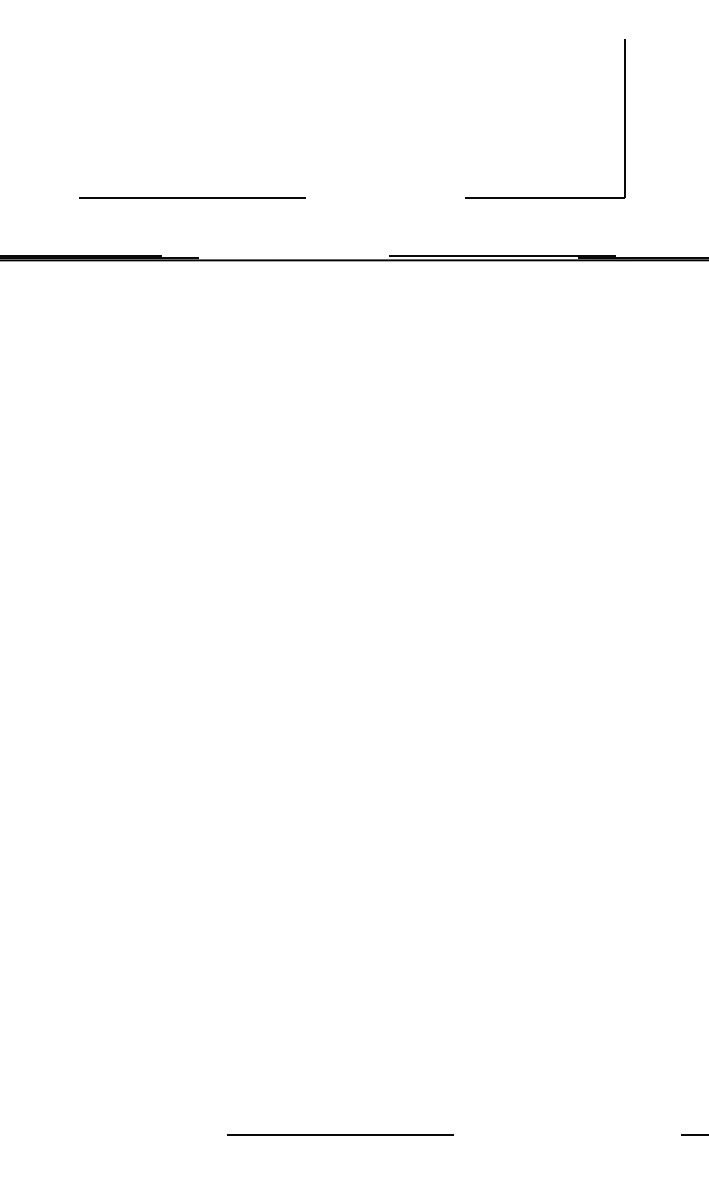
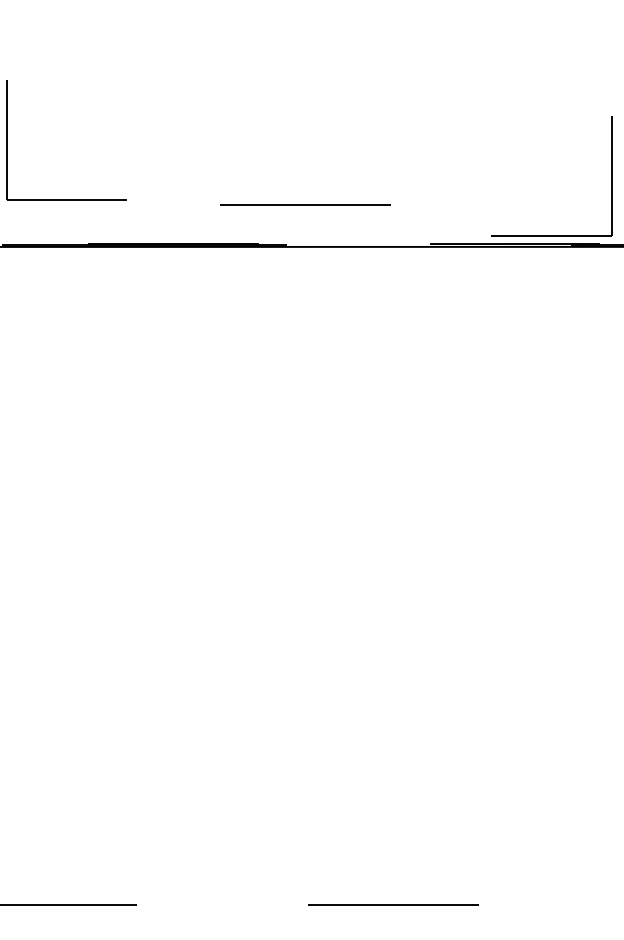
line: (192, 197) -> (305, 204), moved
part: (544, 197) -> (551, 235), moved

